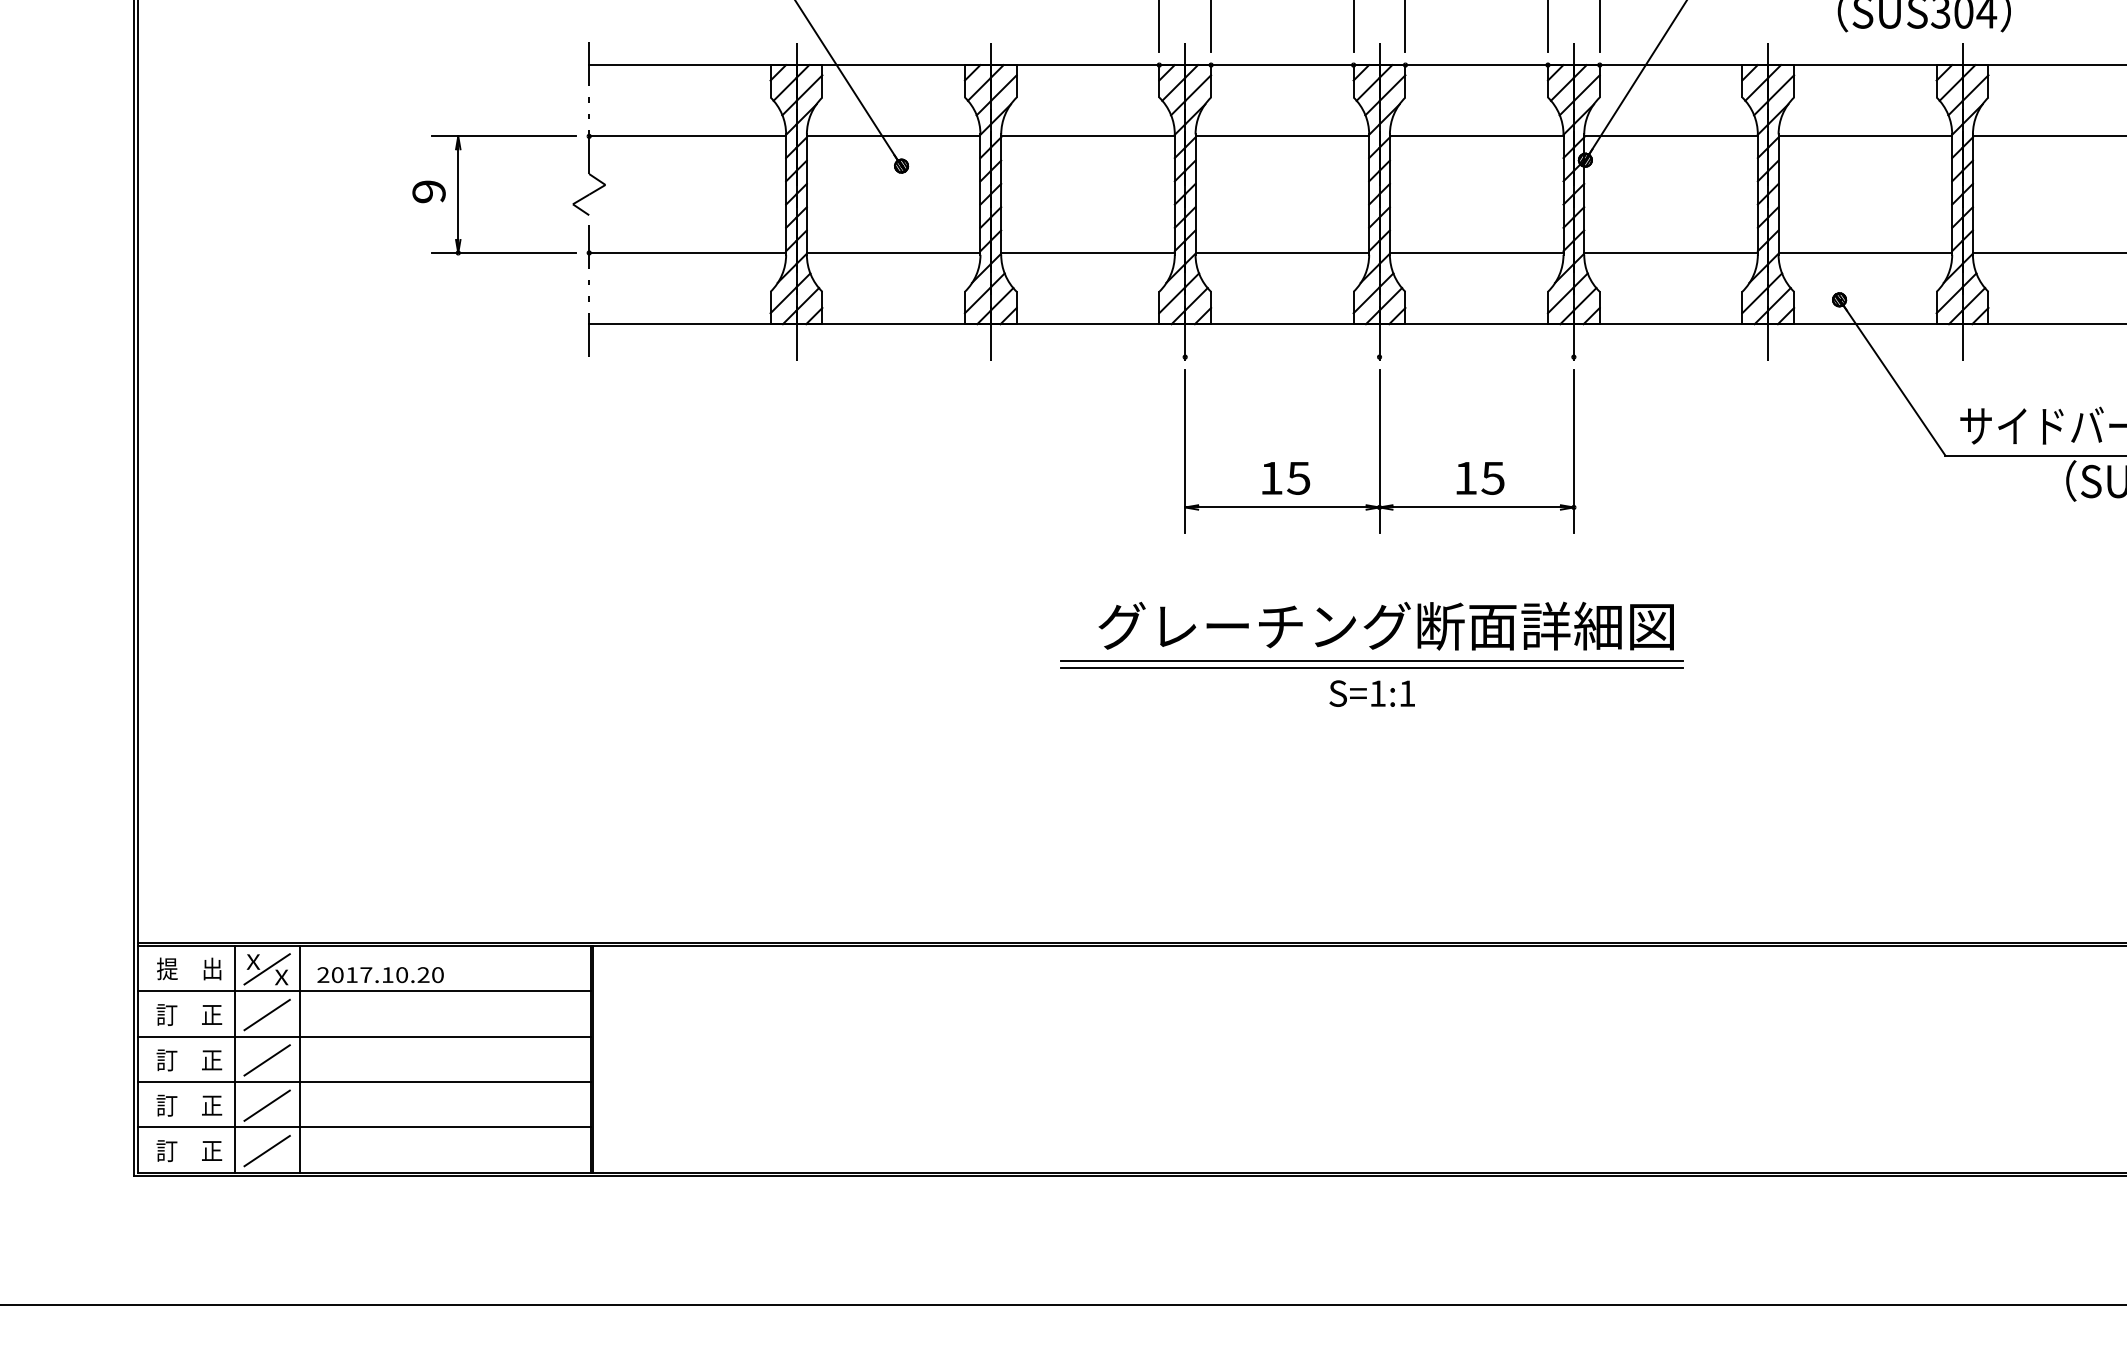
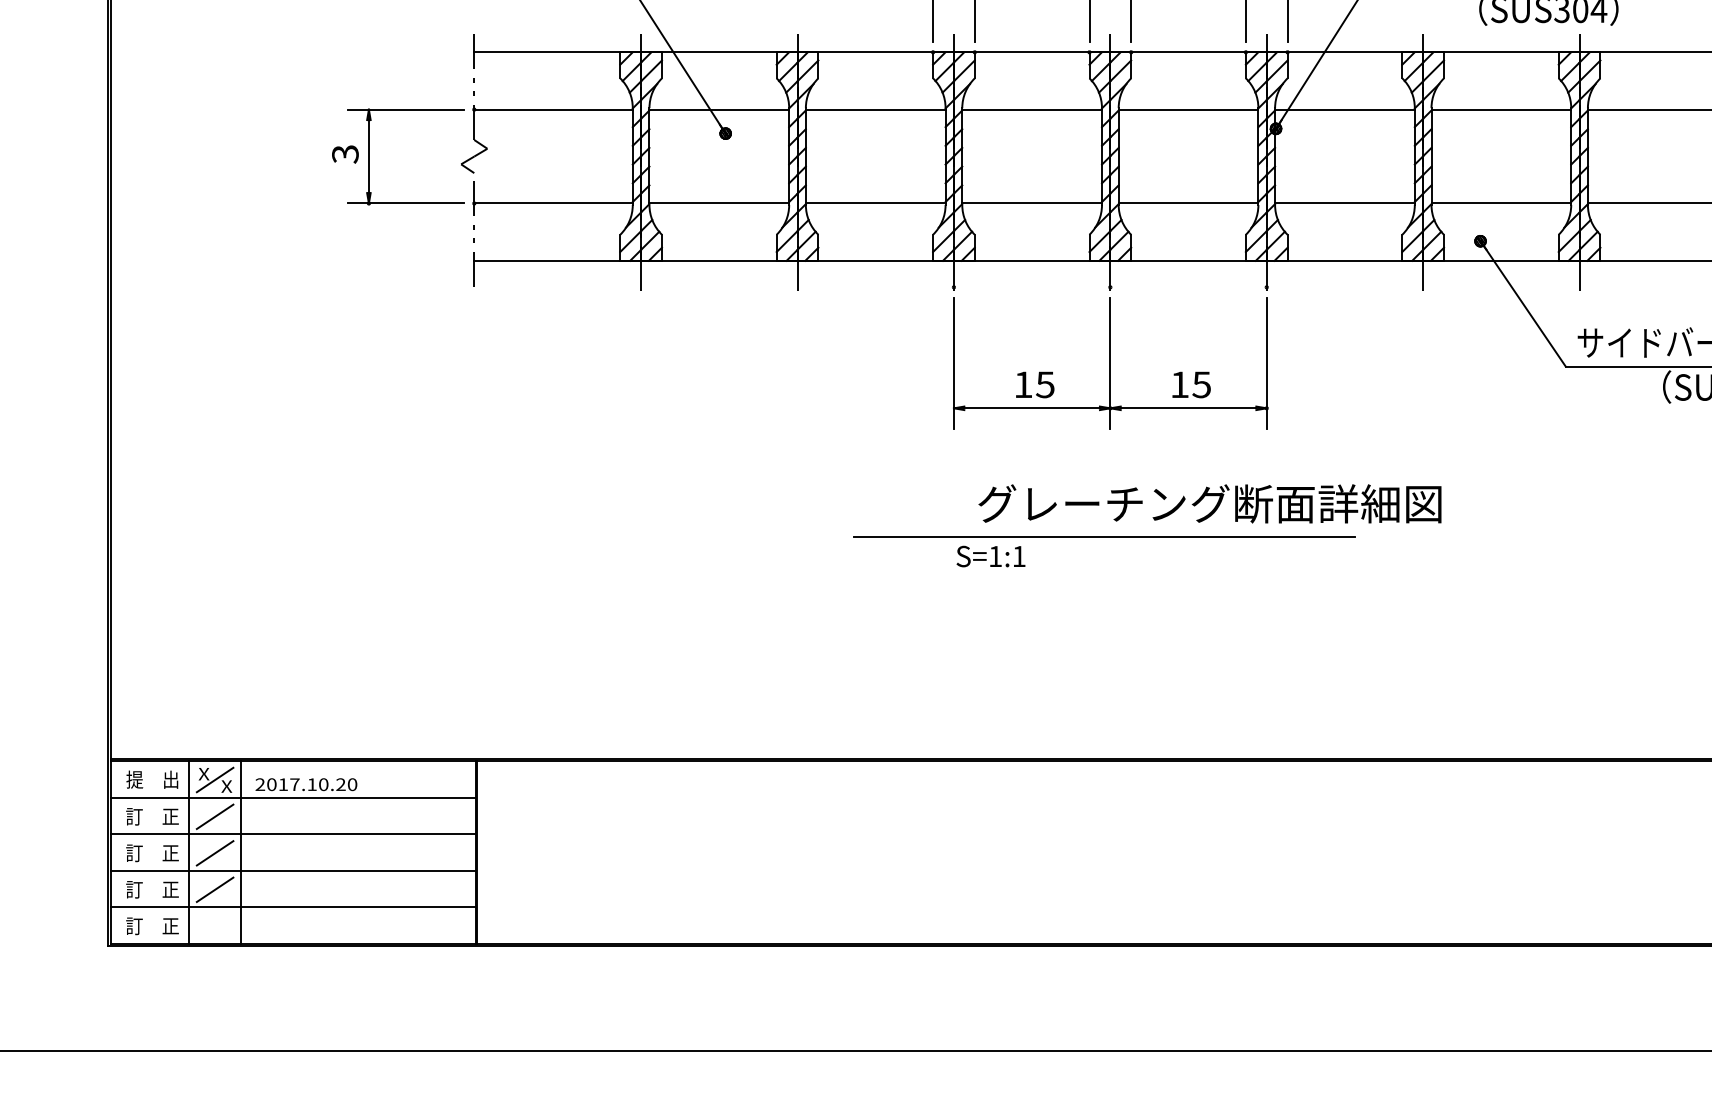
text: (428, 191) -> (344, 154), 9 -> 3
text: (1385, 625) -> (1209, 503), moved
line: (1371, 661) -> (1103, 532), removed
text: (1371, 693) -> (990, 556), moved
line: (266, 1150) -> (214, 925), removed

